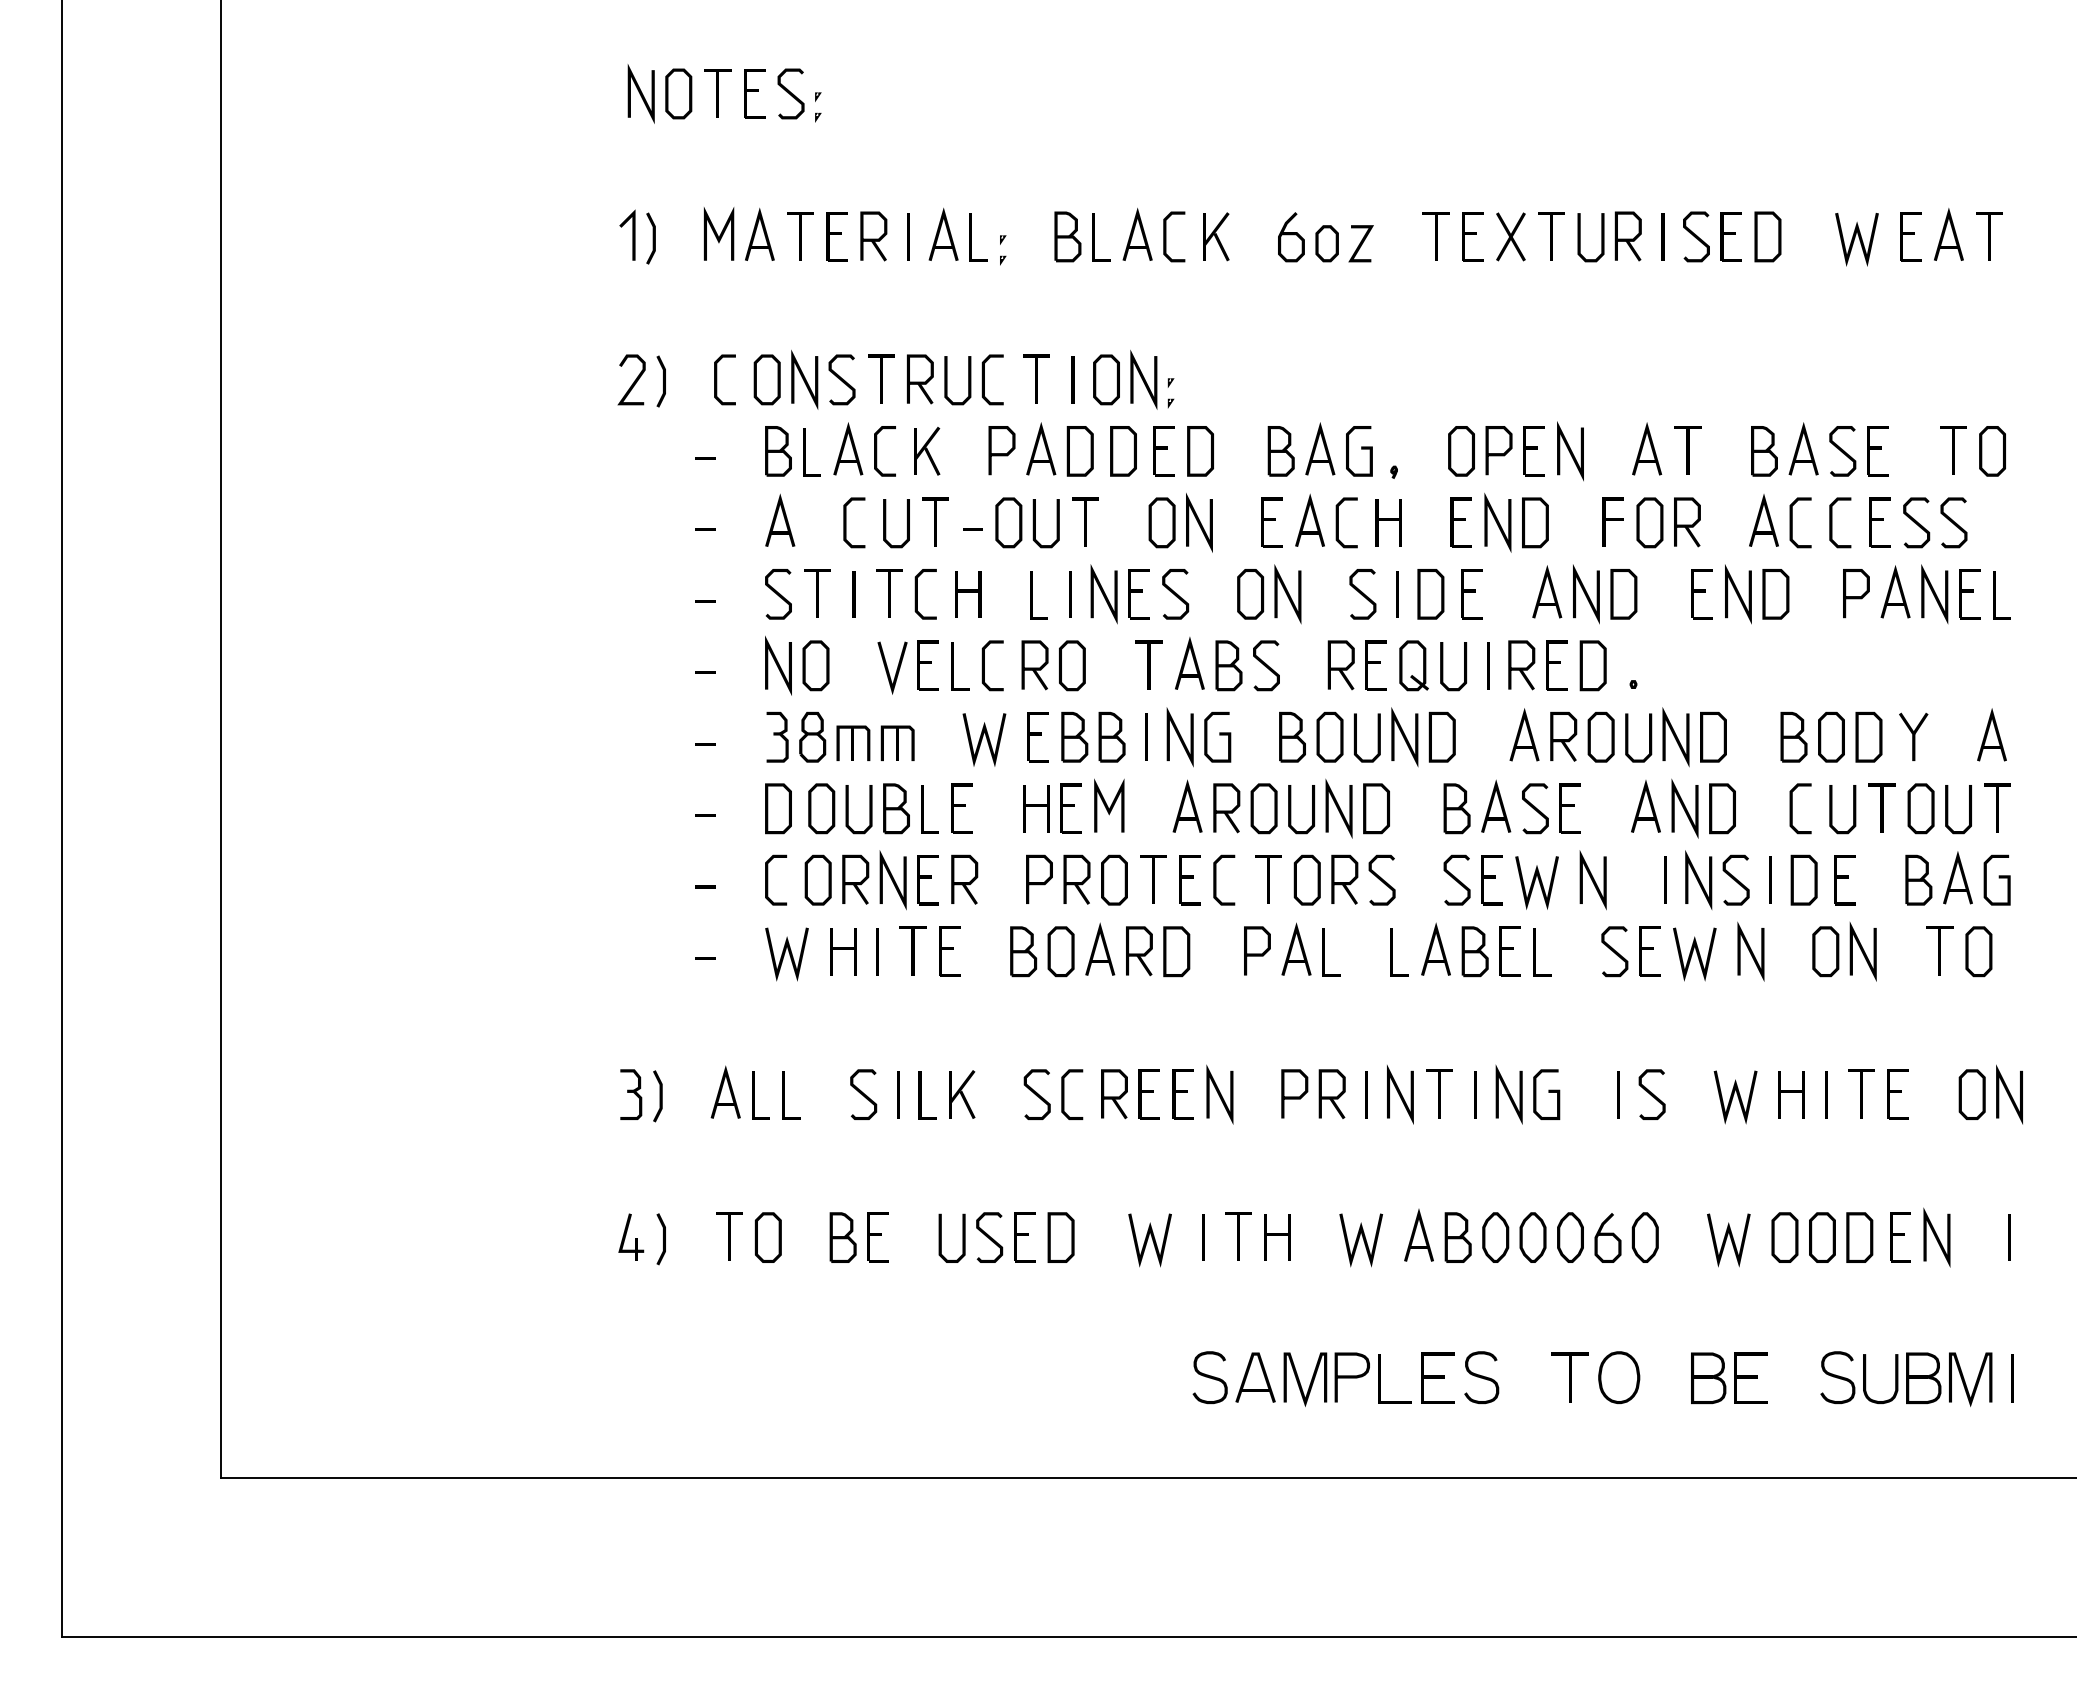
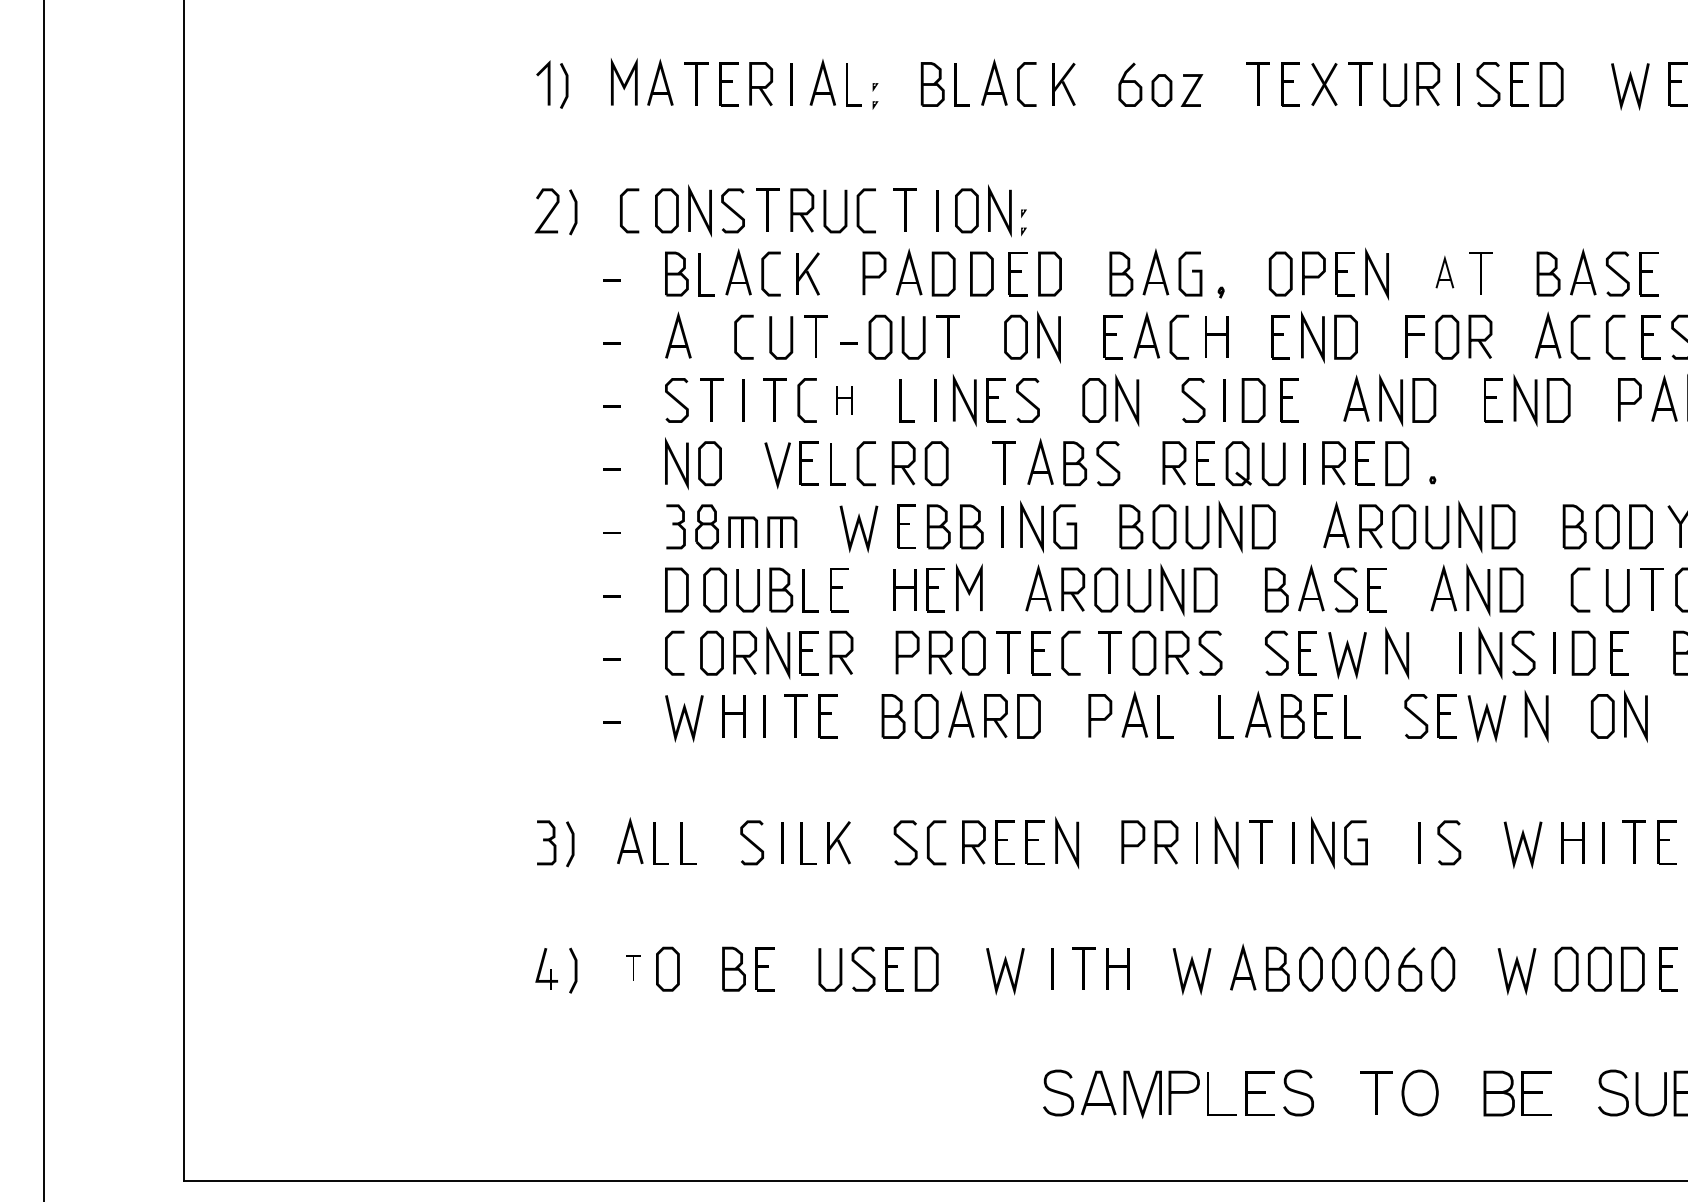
part: (1647, 448) -> (1445, 271), size x0.7
part: (968, 594) -> (844, 400), size x0.7
part: (729, 1236) -> (633, 968), size x0.6

